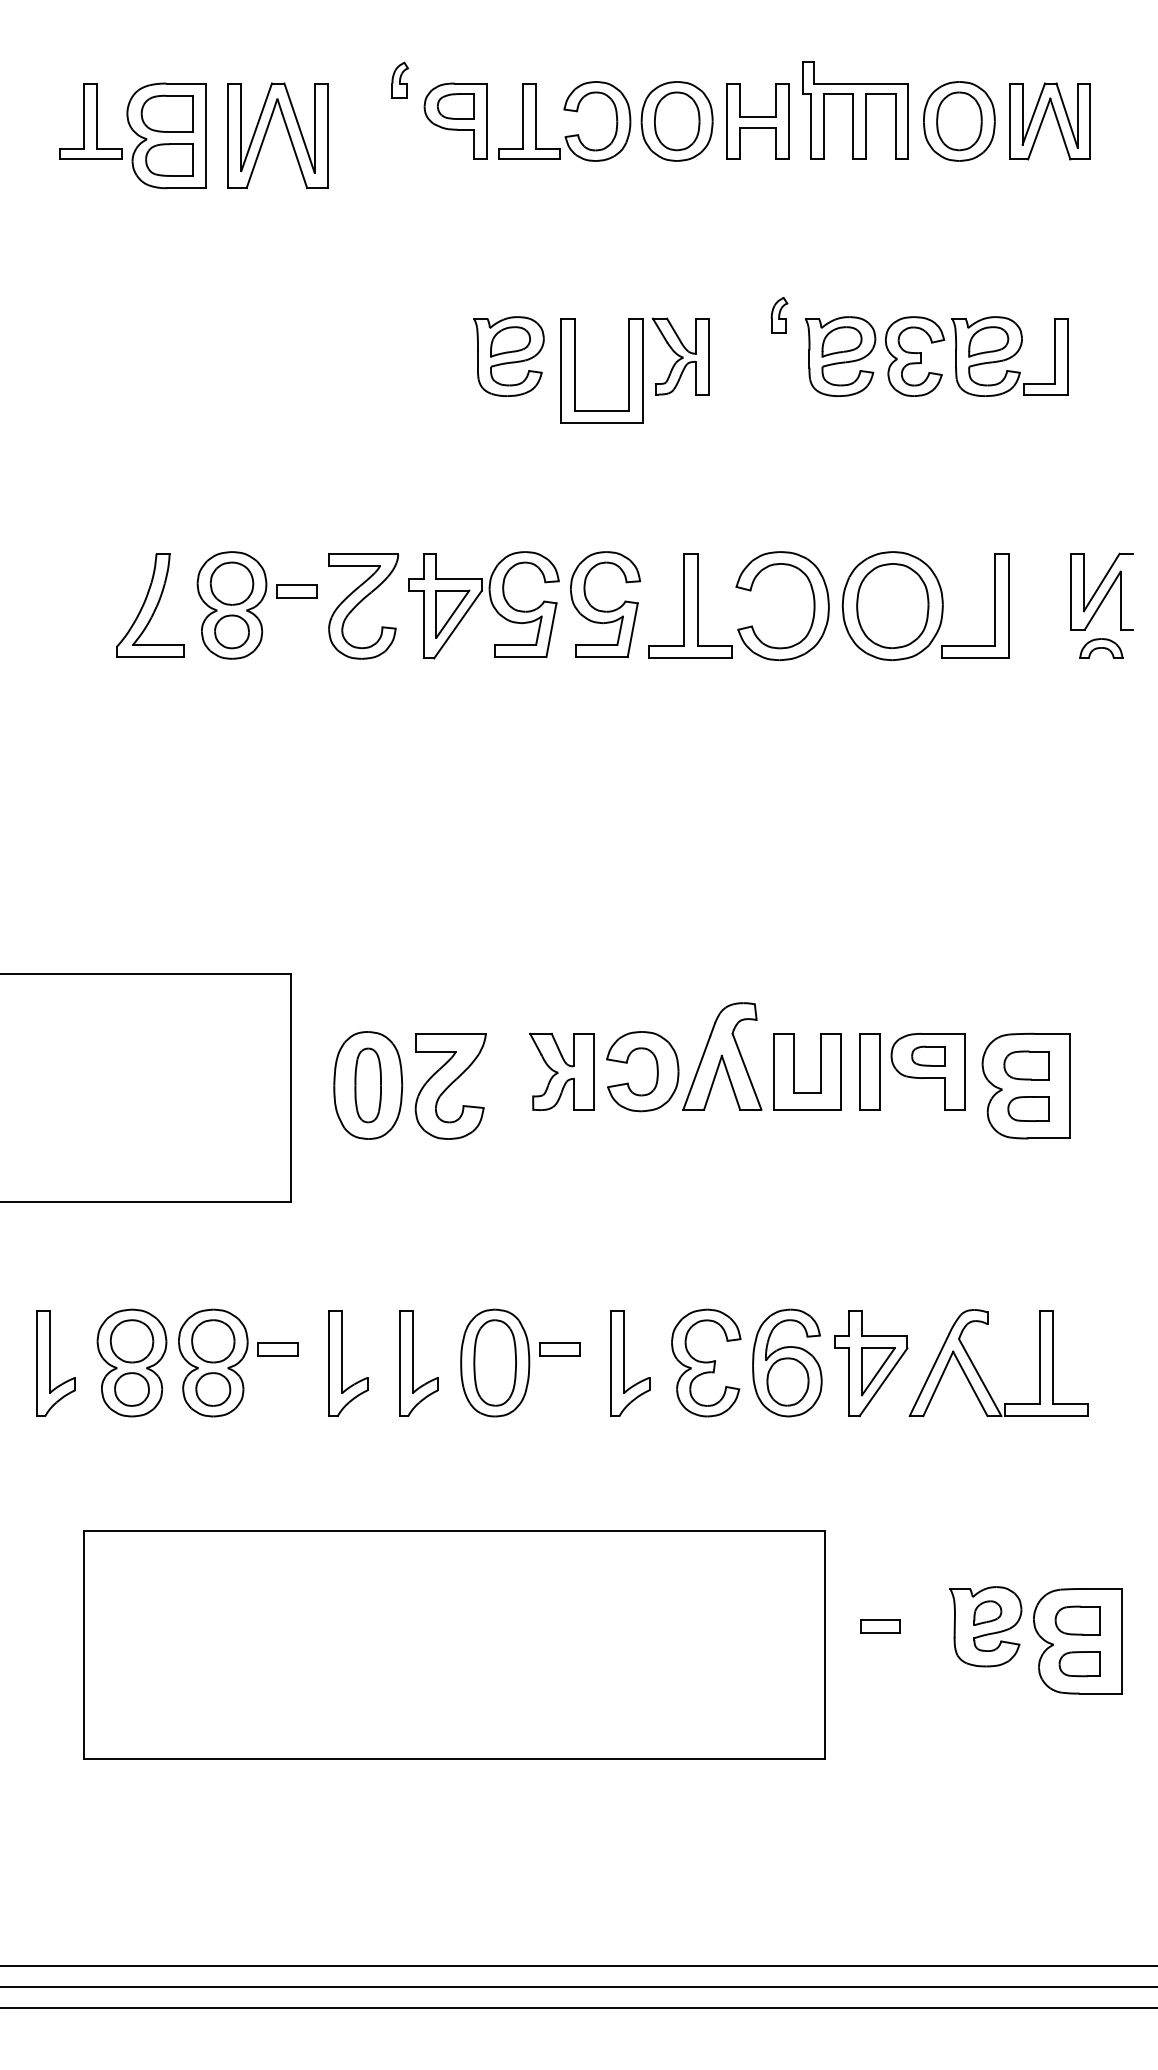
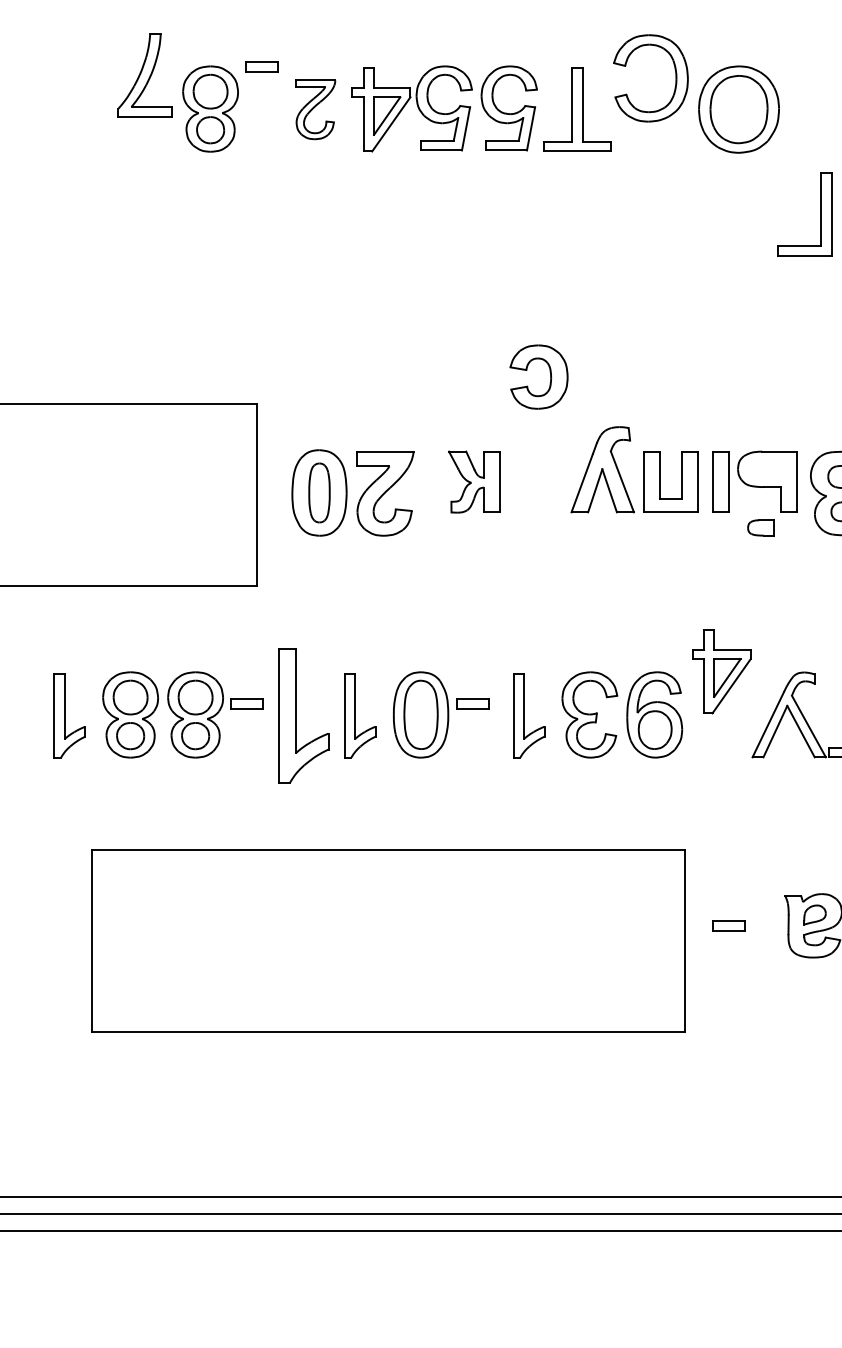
part: (296, 591) -> (262, 66), moved
part: (150, 605) -> (145, 75), moved
part: (994, 605) -> (820, 213), moved
part: (363, 606) -> (315, 109), size x0.7
part: (813, 606) -> (675, 78), moved
part: (928, 1055) -> (761, 527), moved
part: (656, 1070) -> (550, 376), moved
part: (348, 1363) -> (303, 715), size x1.6
part: (871, 1363) -> (721, 671), moved

